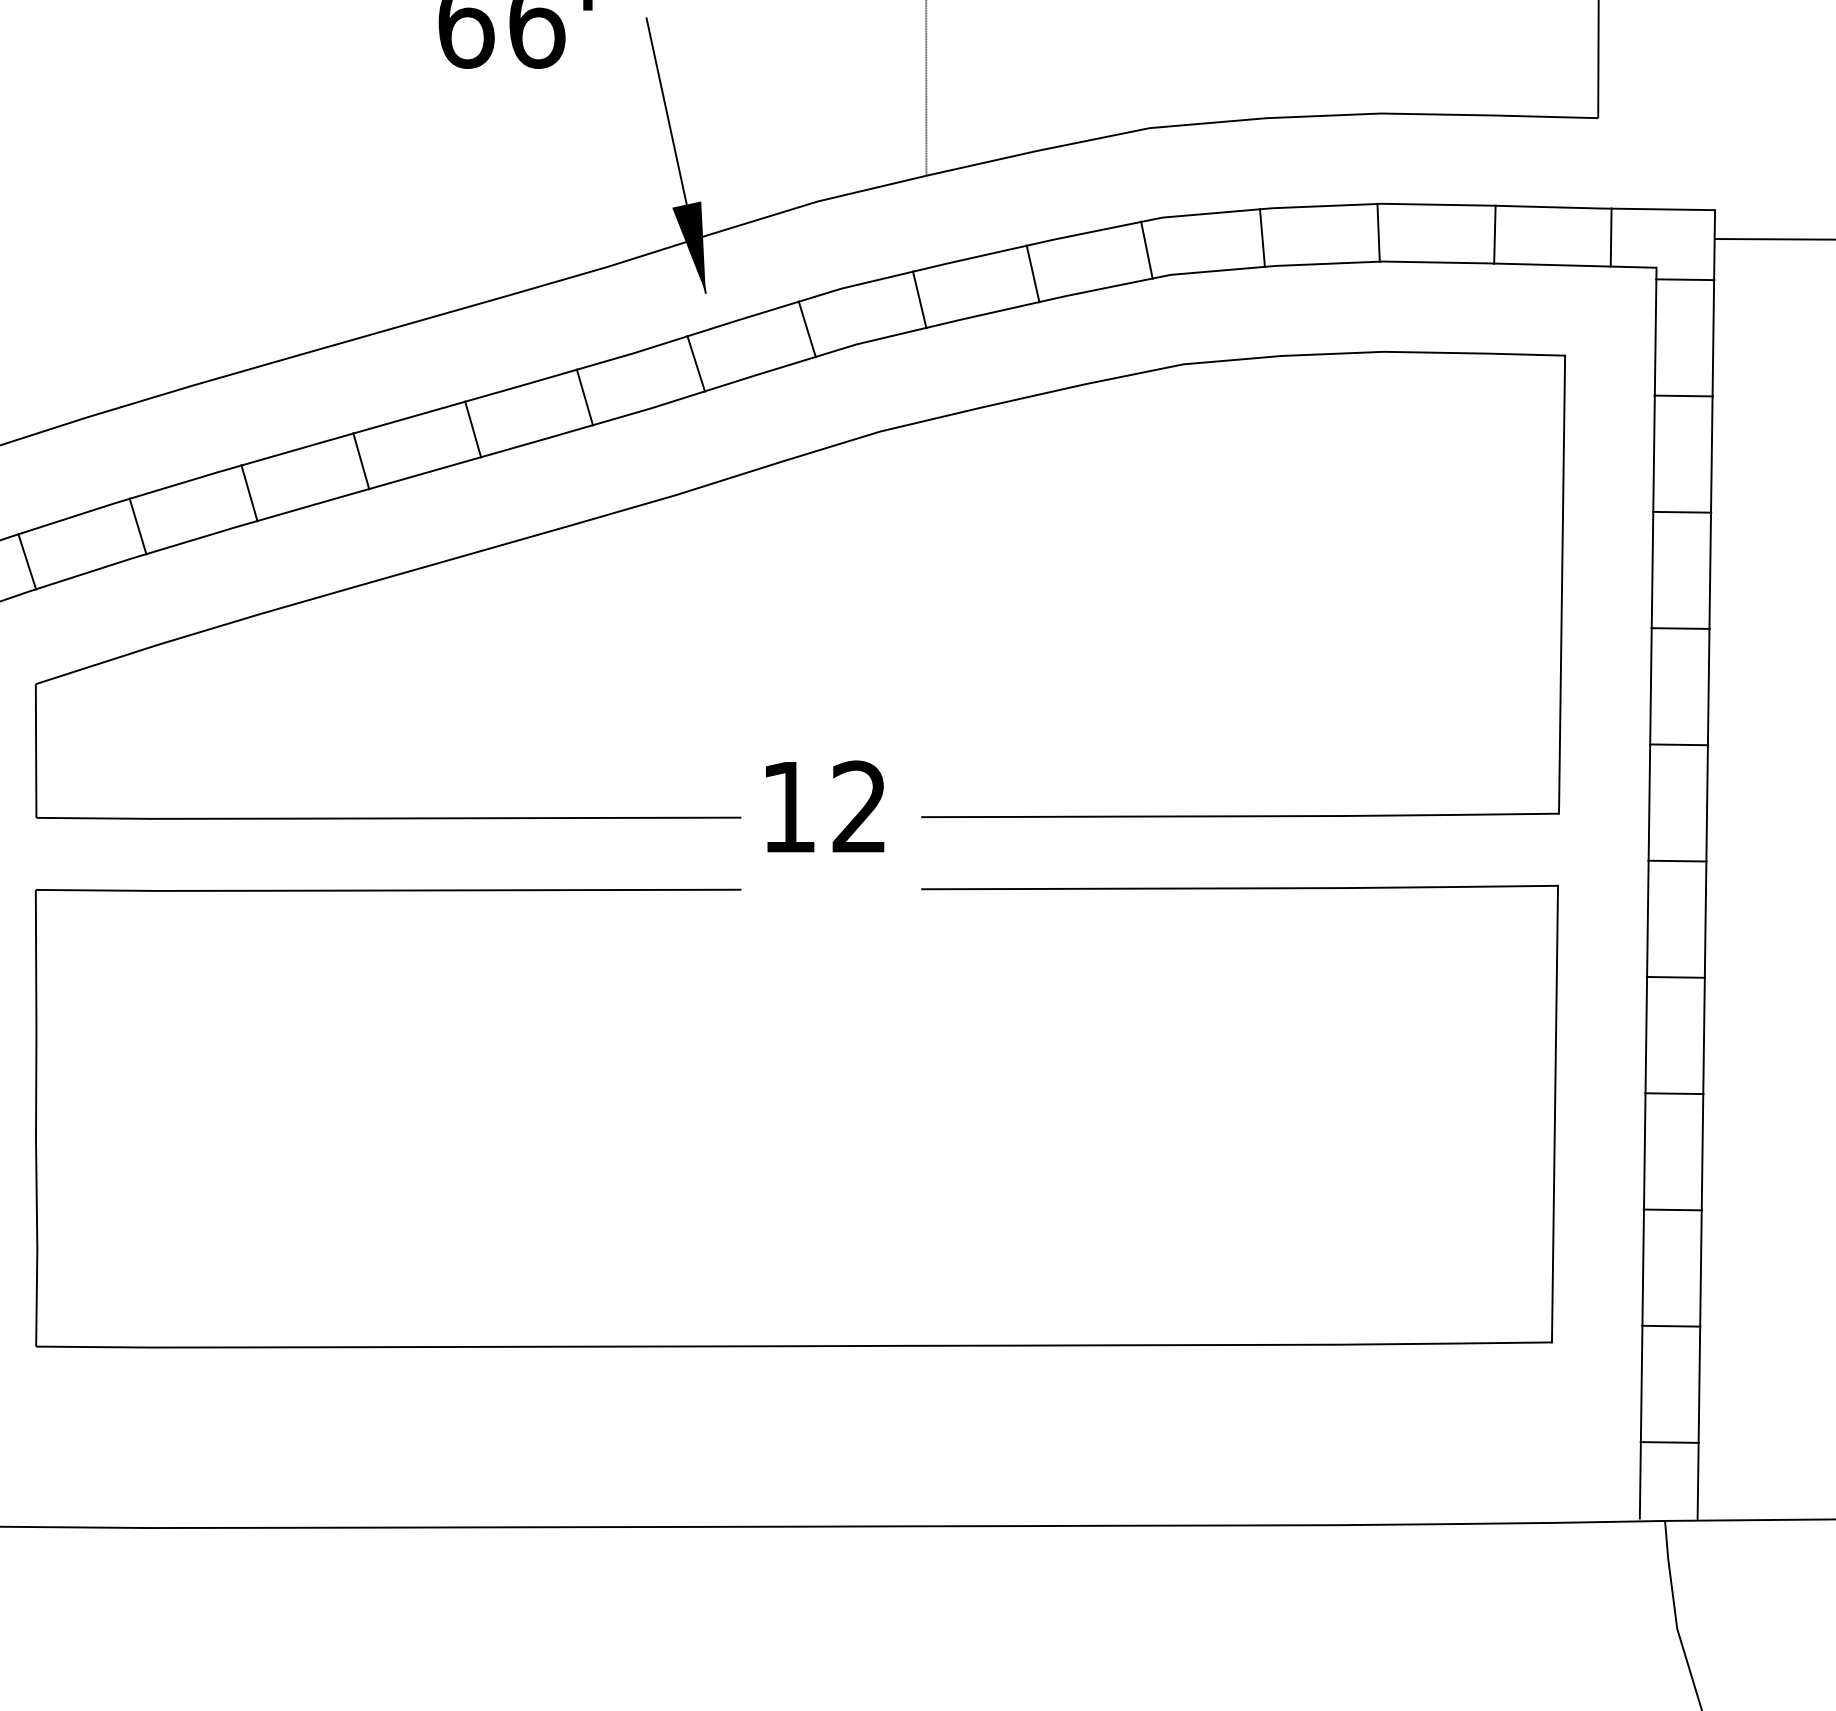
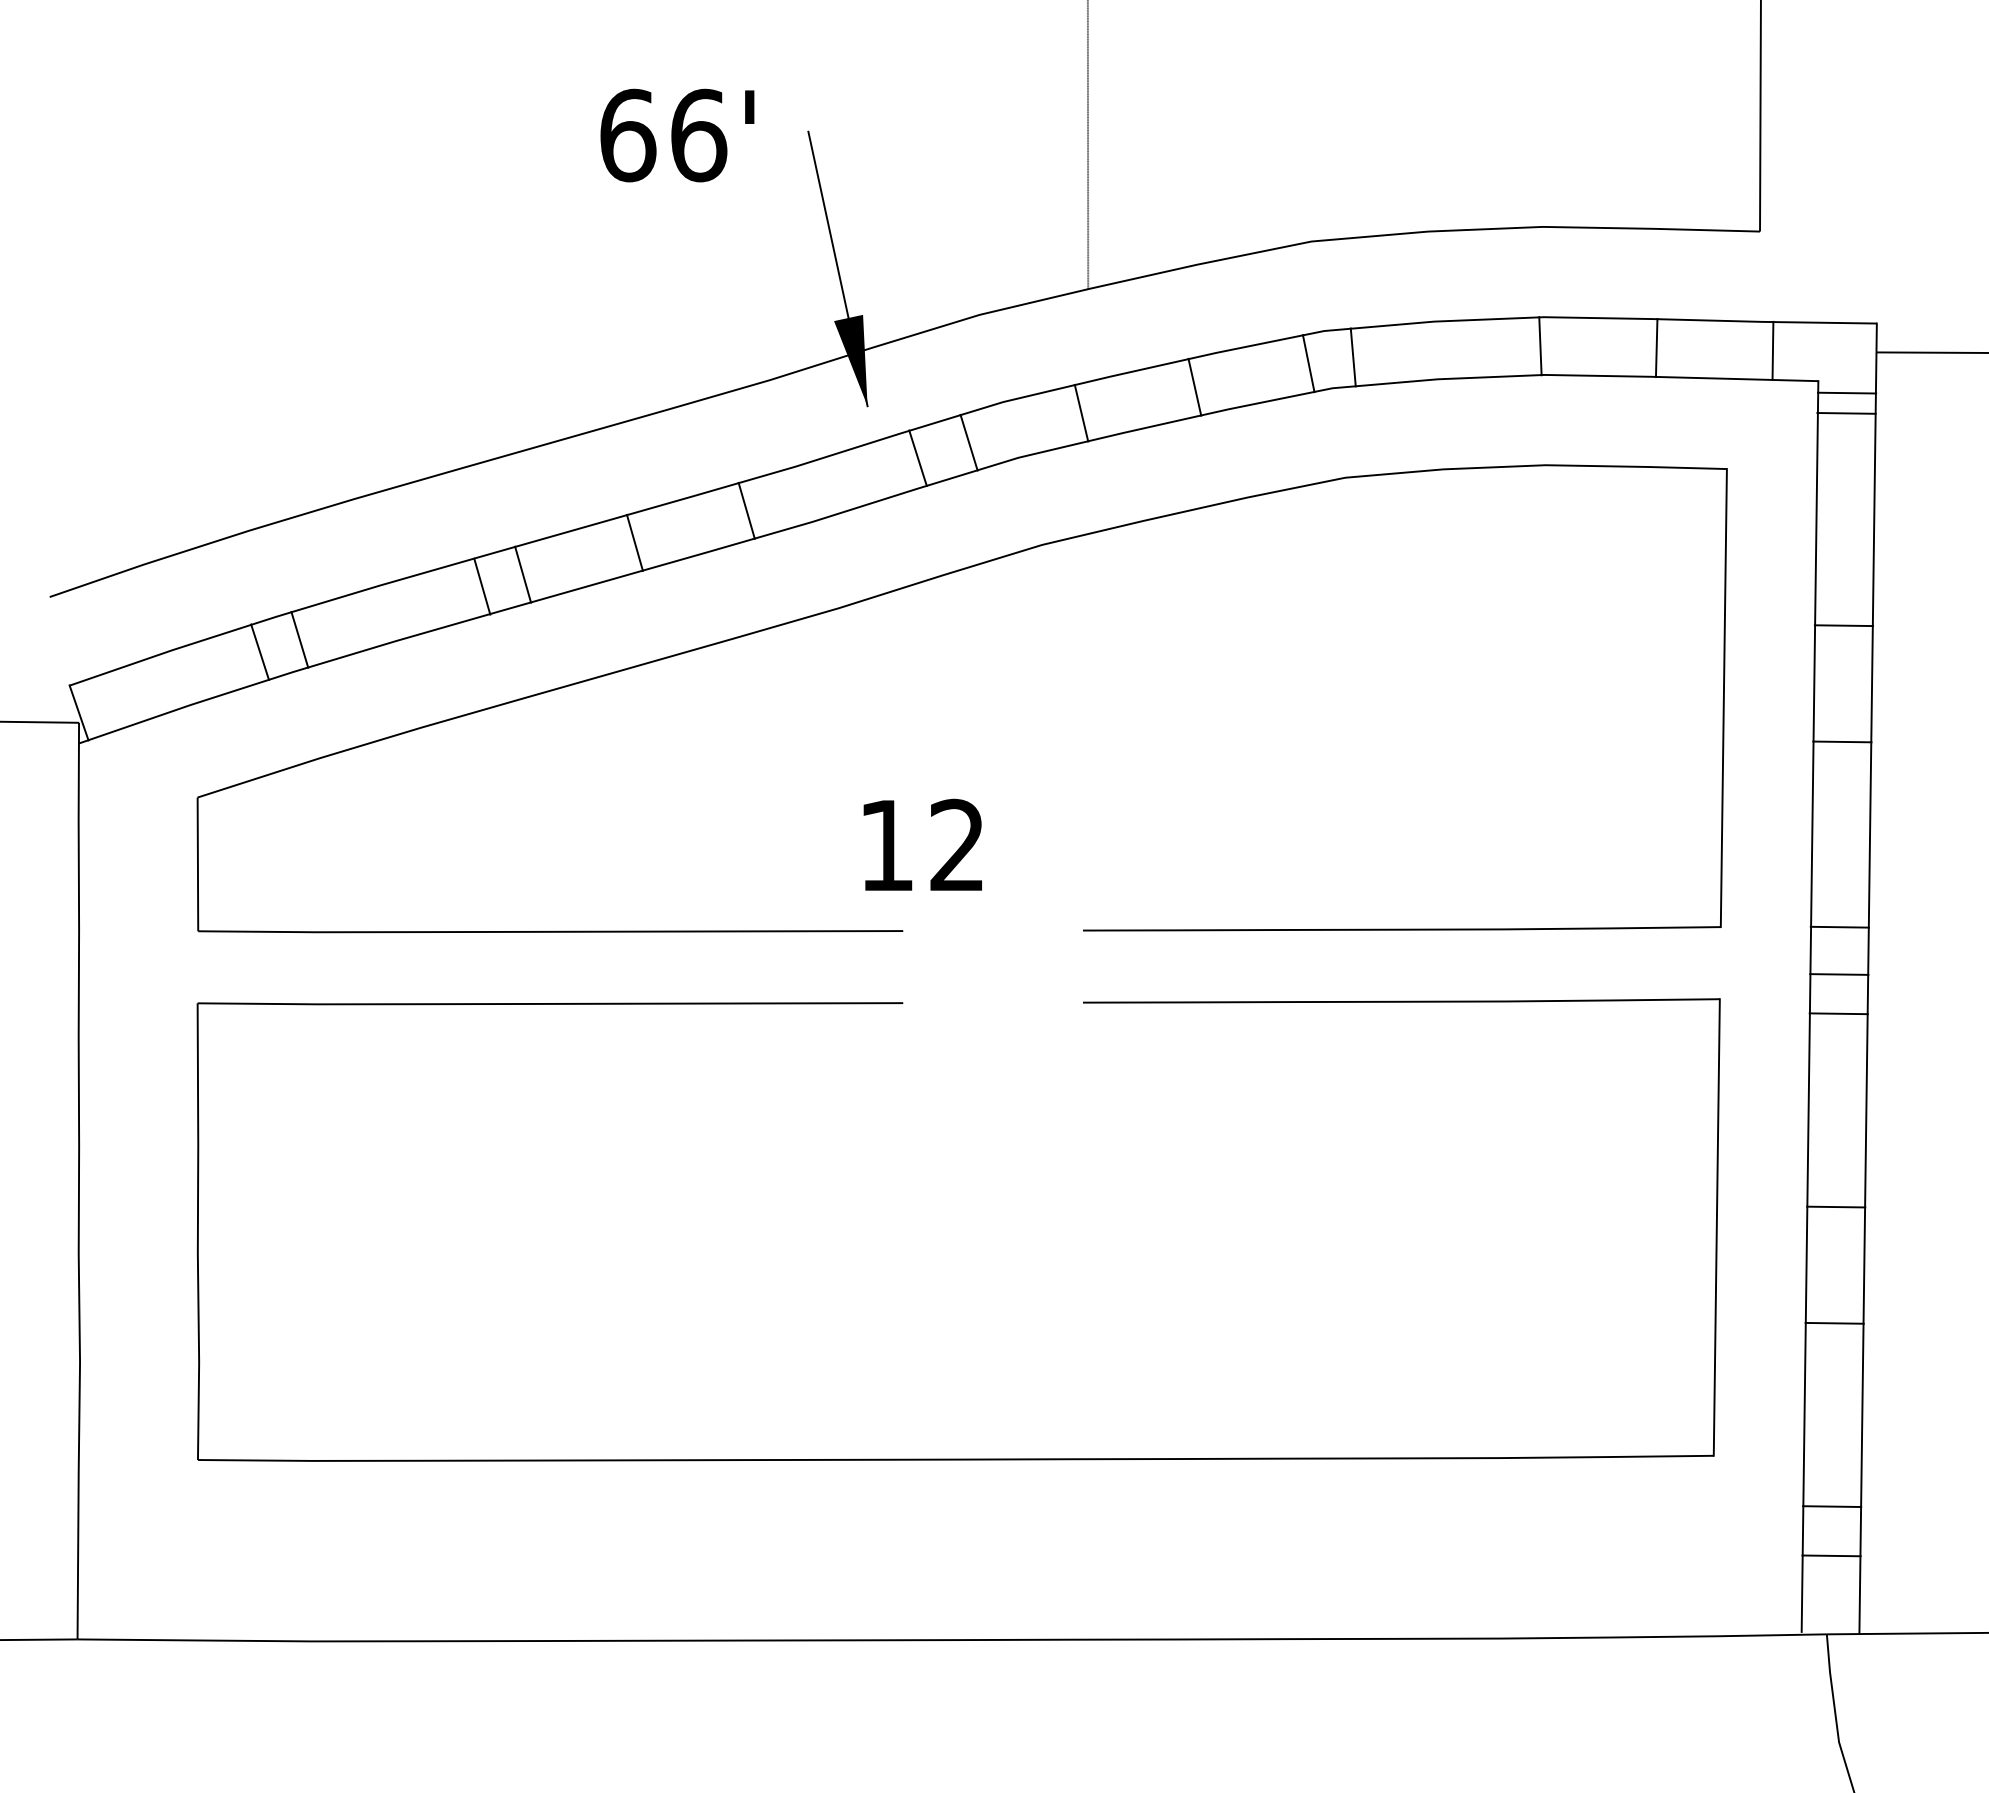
line: (1261, 238) -> (1352, 357), moved
line: (695, 363) -> (917, 457), moved
line: (1683, 396) -> (1846, 413), moved
line: (249, 493) -> (482, 586), moved
line: (26, 561) -> (259, 651), moved
line: (1678, 744) -> (1839, 926), moved
text: (824, 806) -> (922, 844), moved
line: (1675, 977) -> (1838, 1013), moved
line: (1671, 1326) -> (1832, 1506), moved

